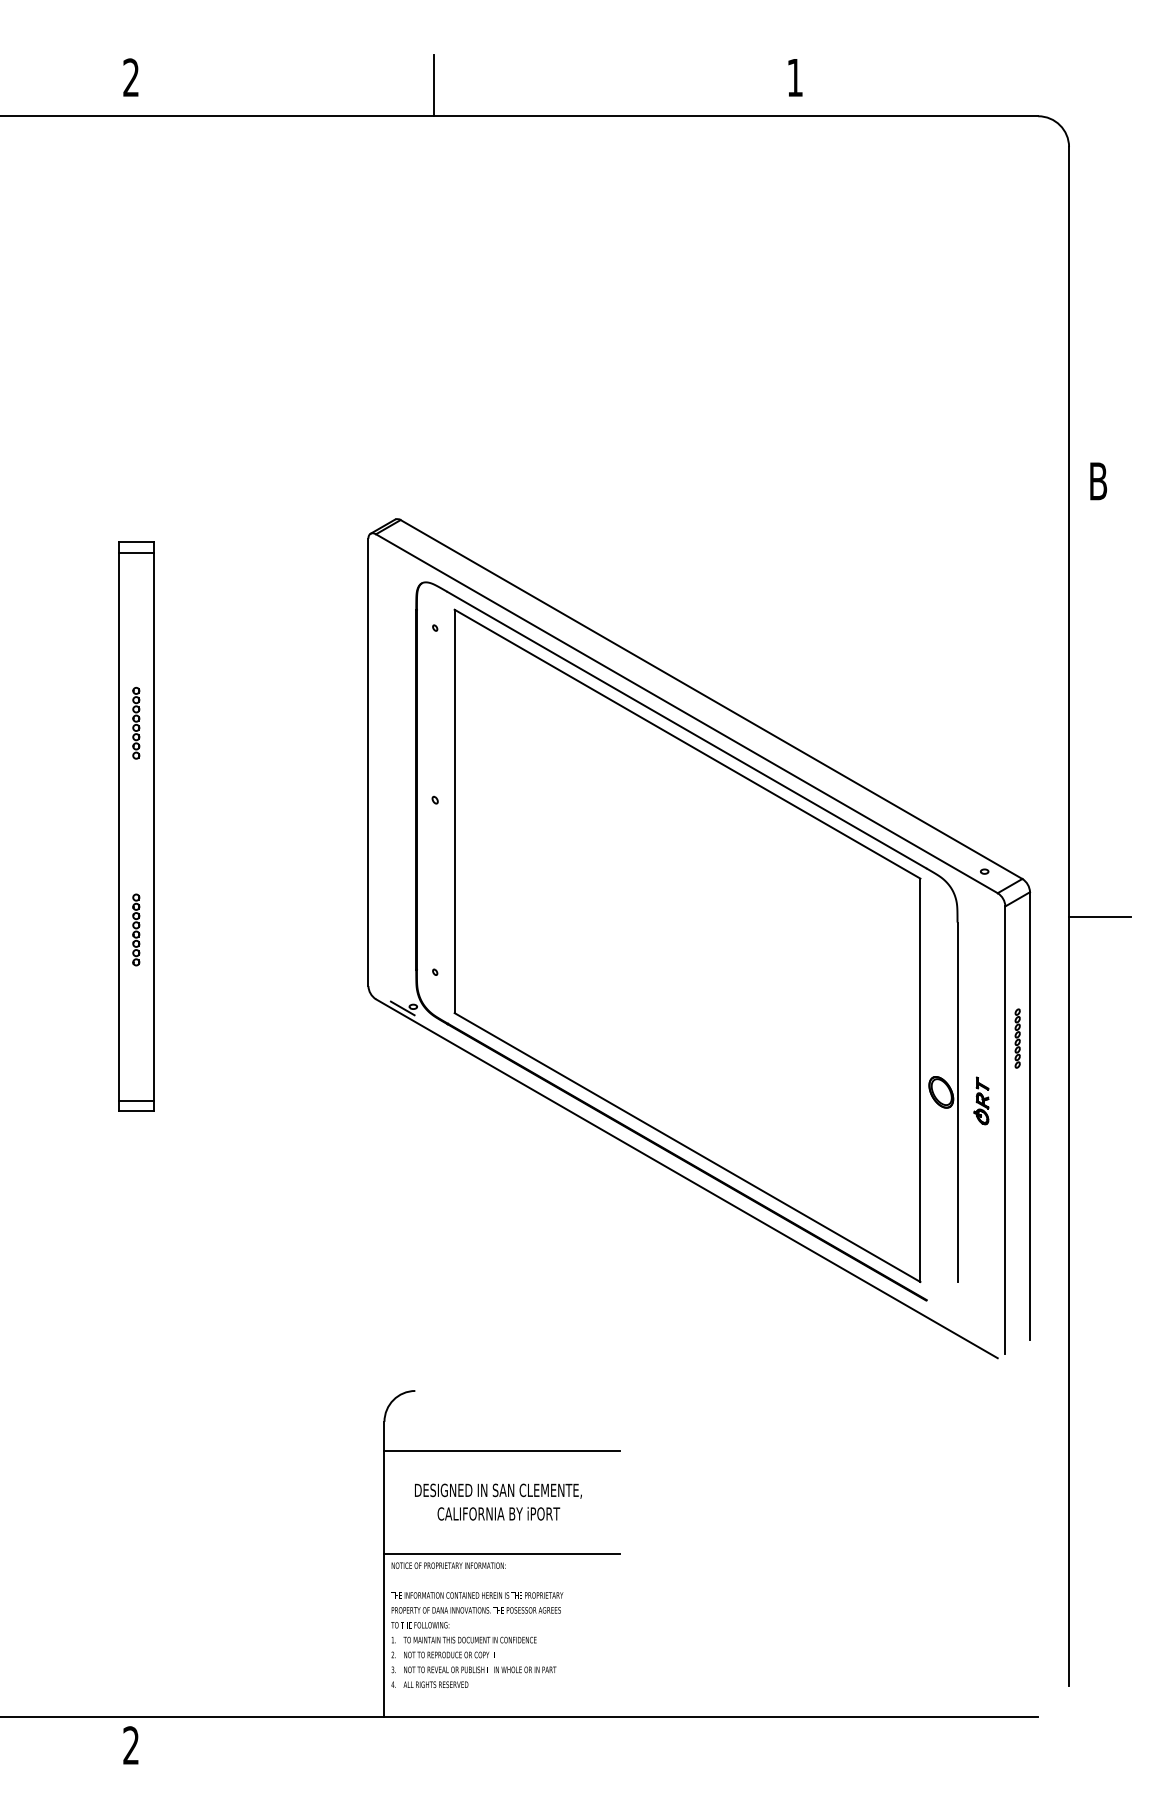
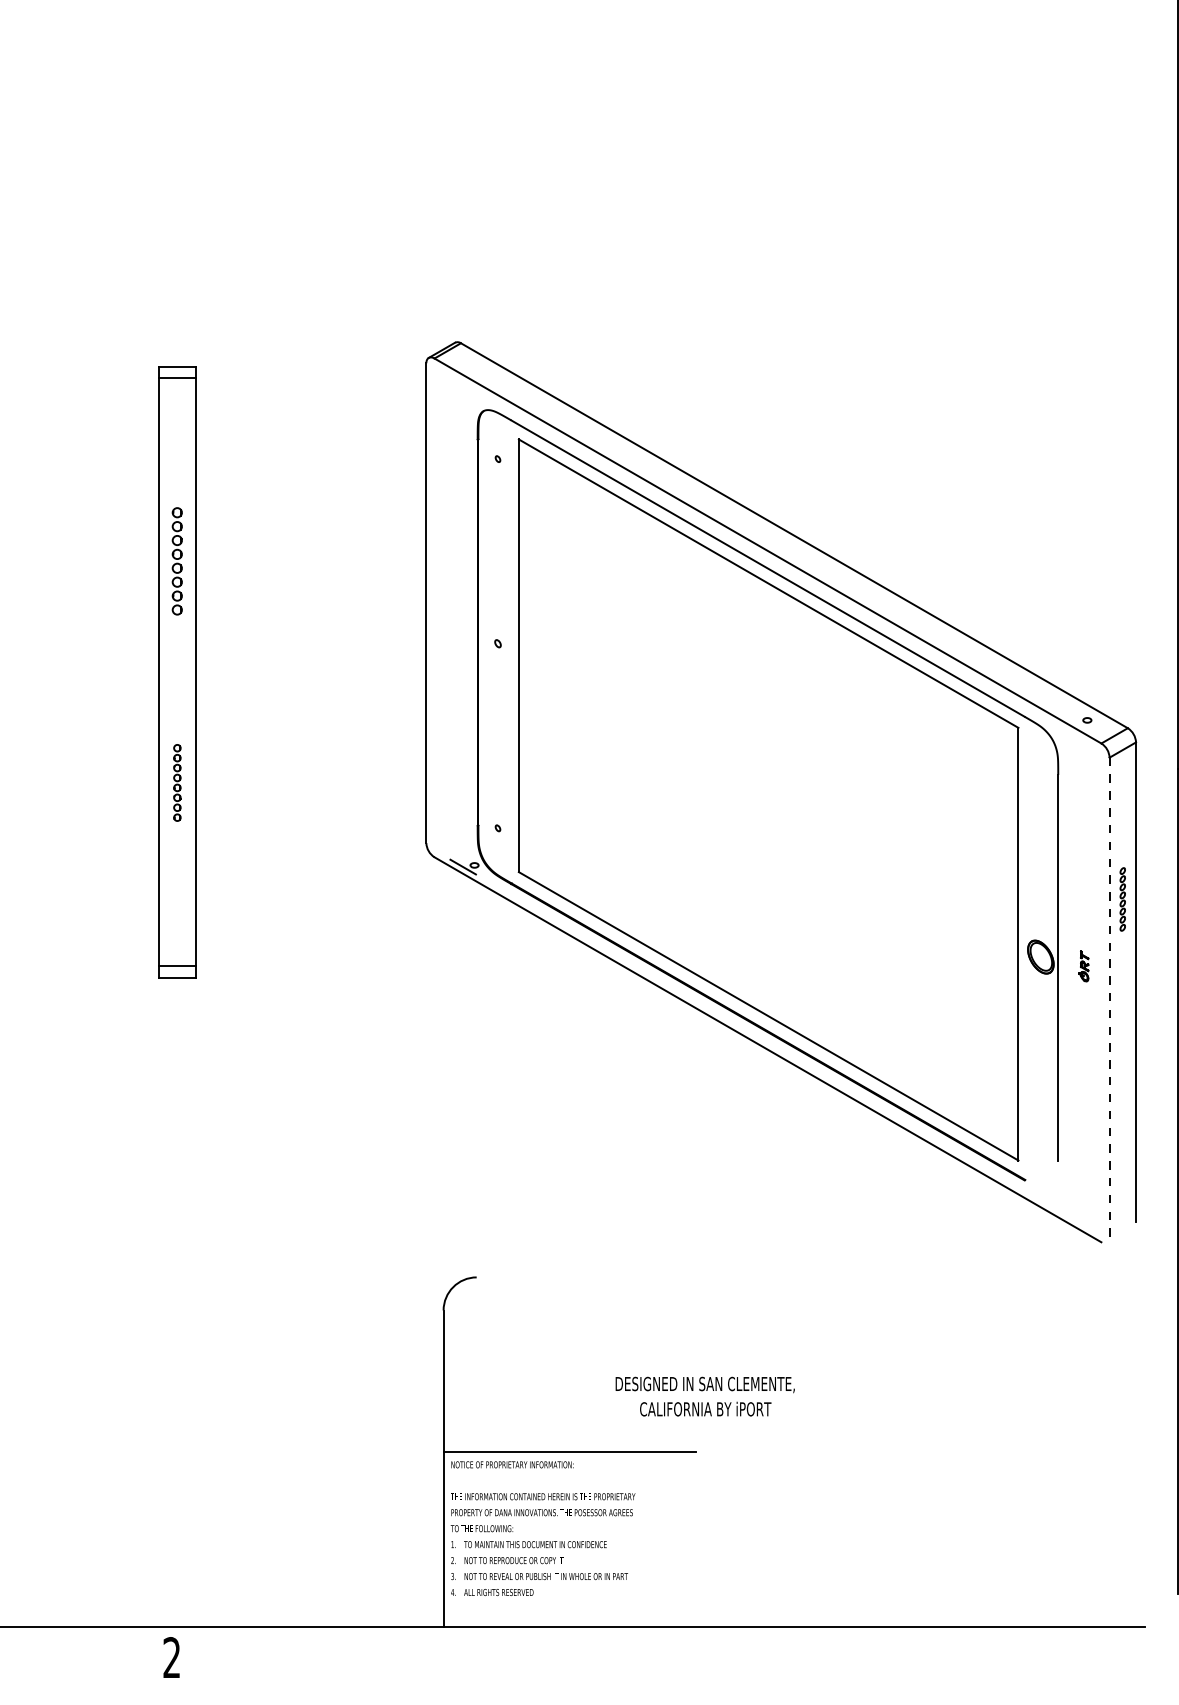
part: (136, 722) -> (177, 560), size x1.4
part: (981, 1100) -> (1083, 965), size x0.6
line: (1005, 1130) -> (1109, 998), solid -> dashed
line: (501, 1450) -> (569, 1341), removed
text: (498, 1501) -> (705, 1395), moved

